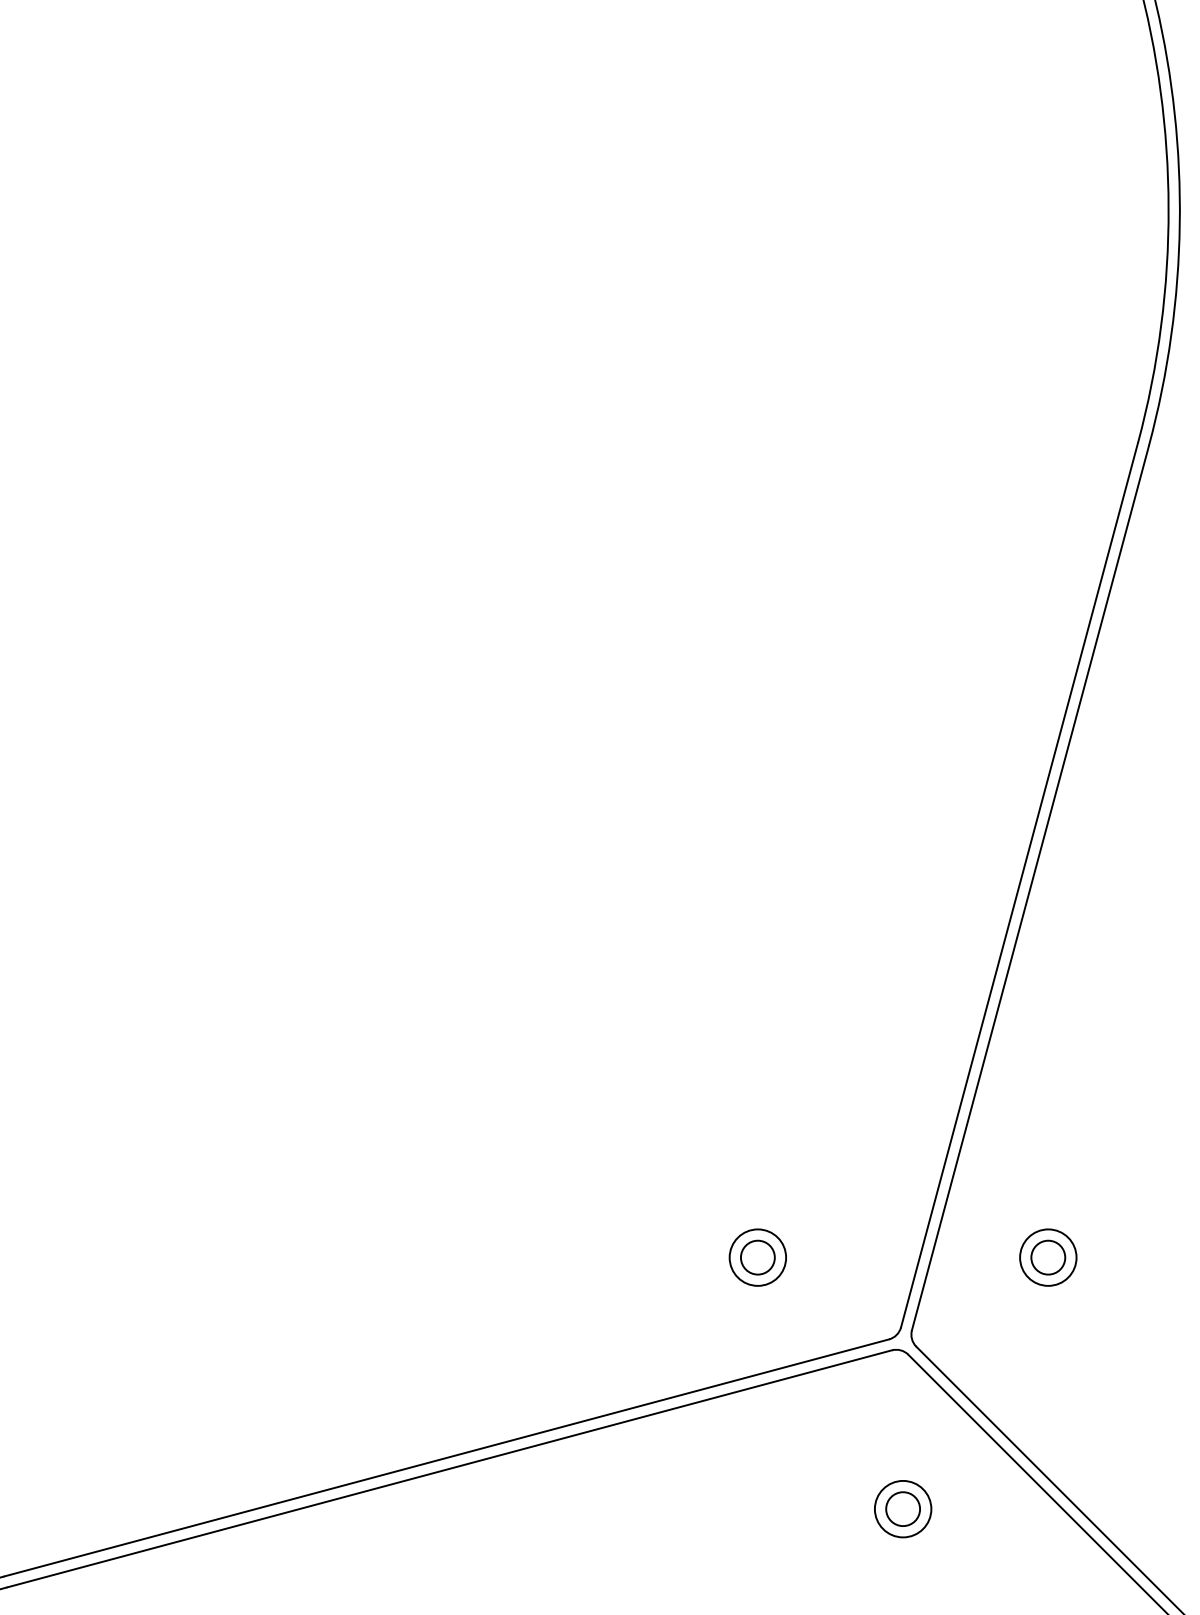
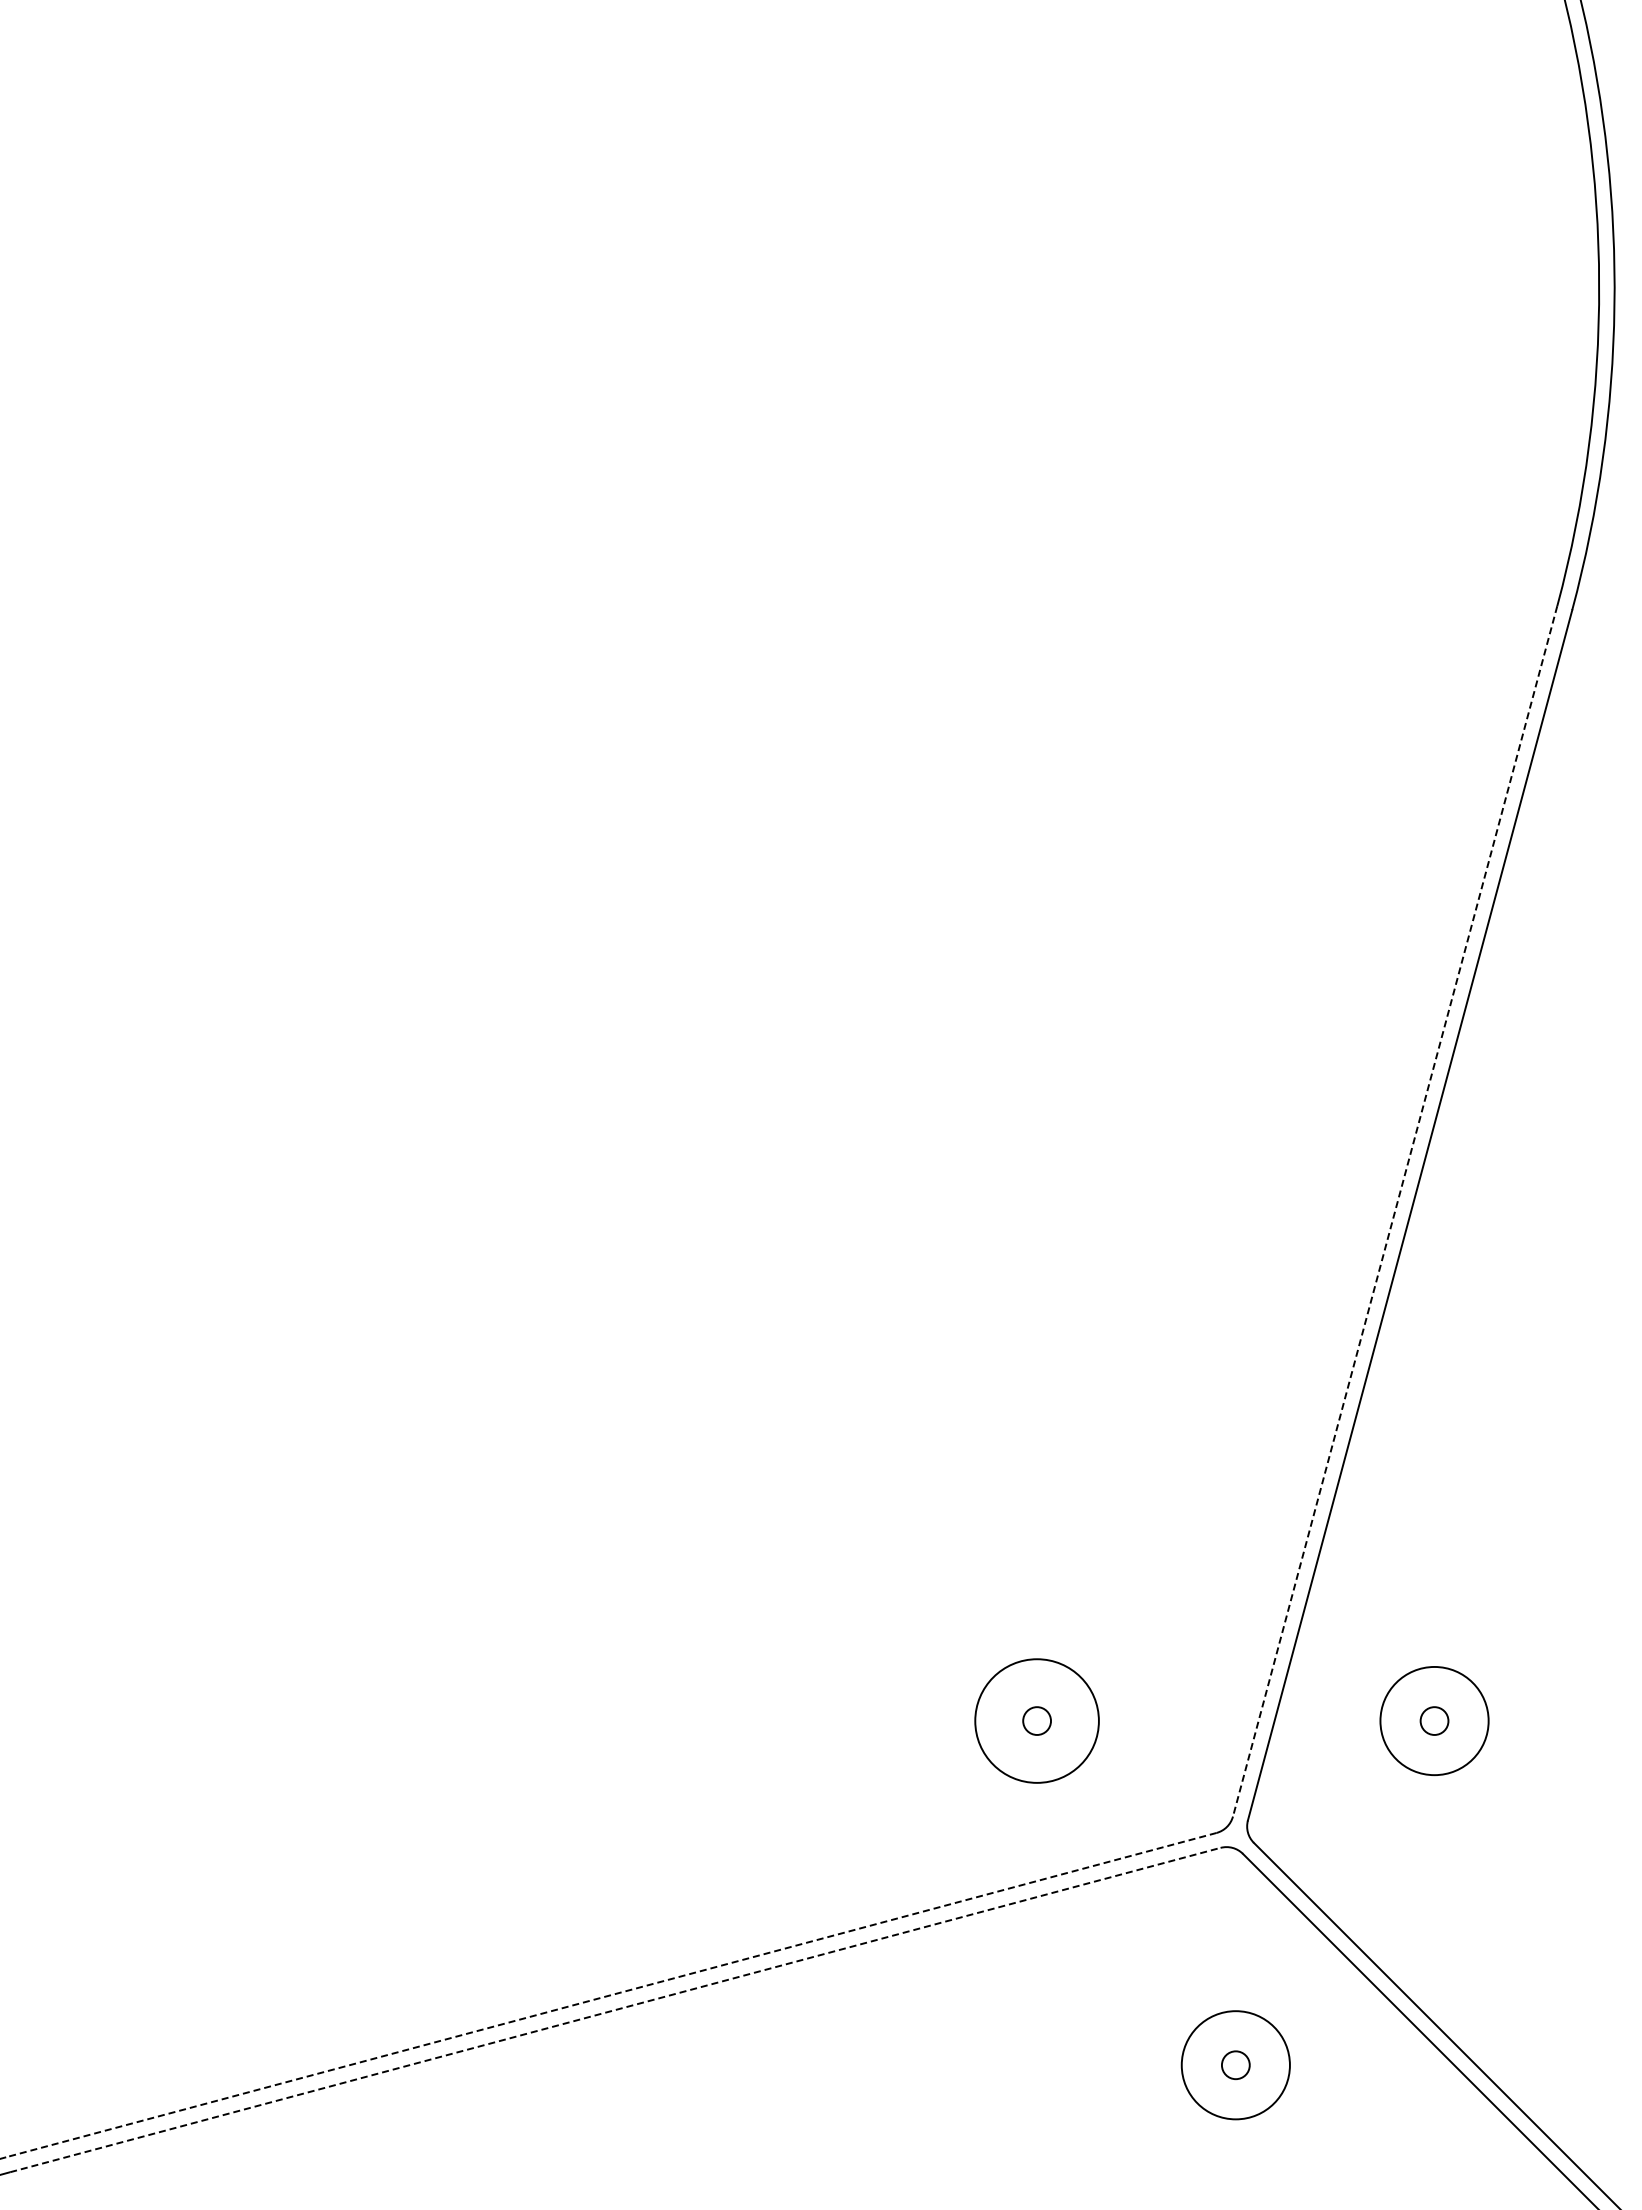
line: (1019, 885) -> (1395, 1211), solid -> dashed
circle: (757, 1257) -> (1036, 1720), size x0.6
circle: (757, 1257) -> (1036, 1720), size x1.6
circle: (1048, 1257) -> (1434, 1720), size x0.6
circle: (1048, 1257) -> (1434, 1720), size x1.4
line: (446, 1458) -> (611, 1995), solid -> dashed
line: (449, 1469) -> (615, 2010), solid -> dashed
circle: (902, 1508) -> (1235, 2064), size x1.4
circle: (902, 1509) -> (1235, 2065), size x0.6

